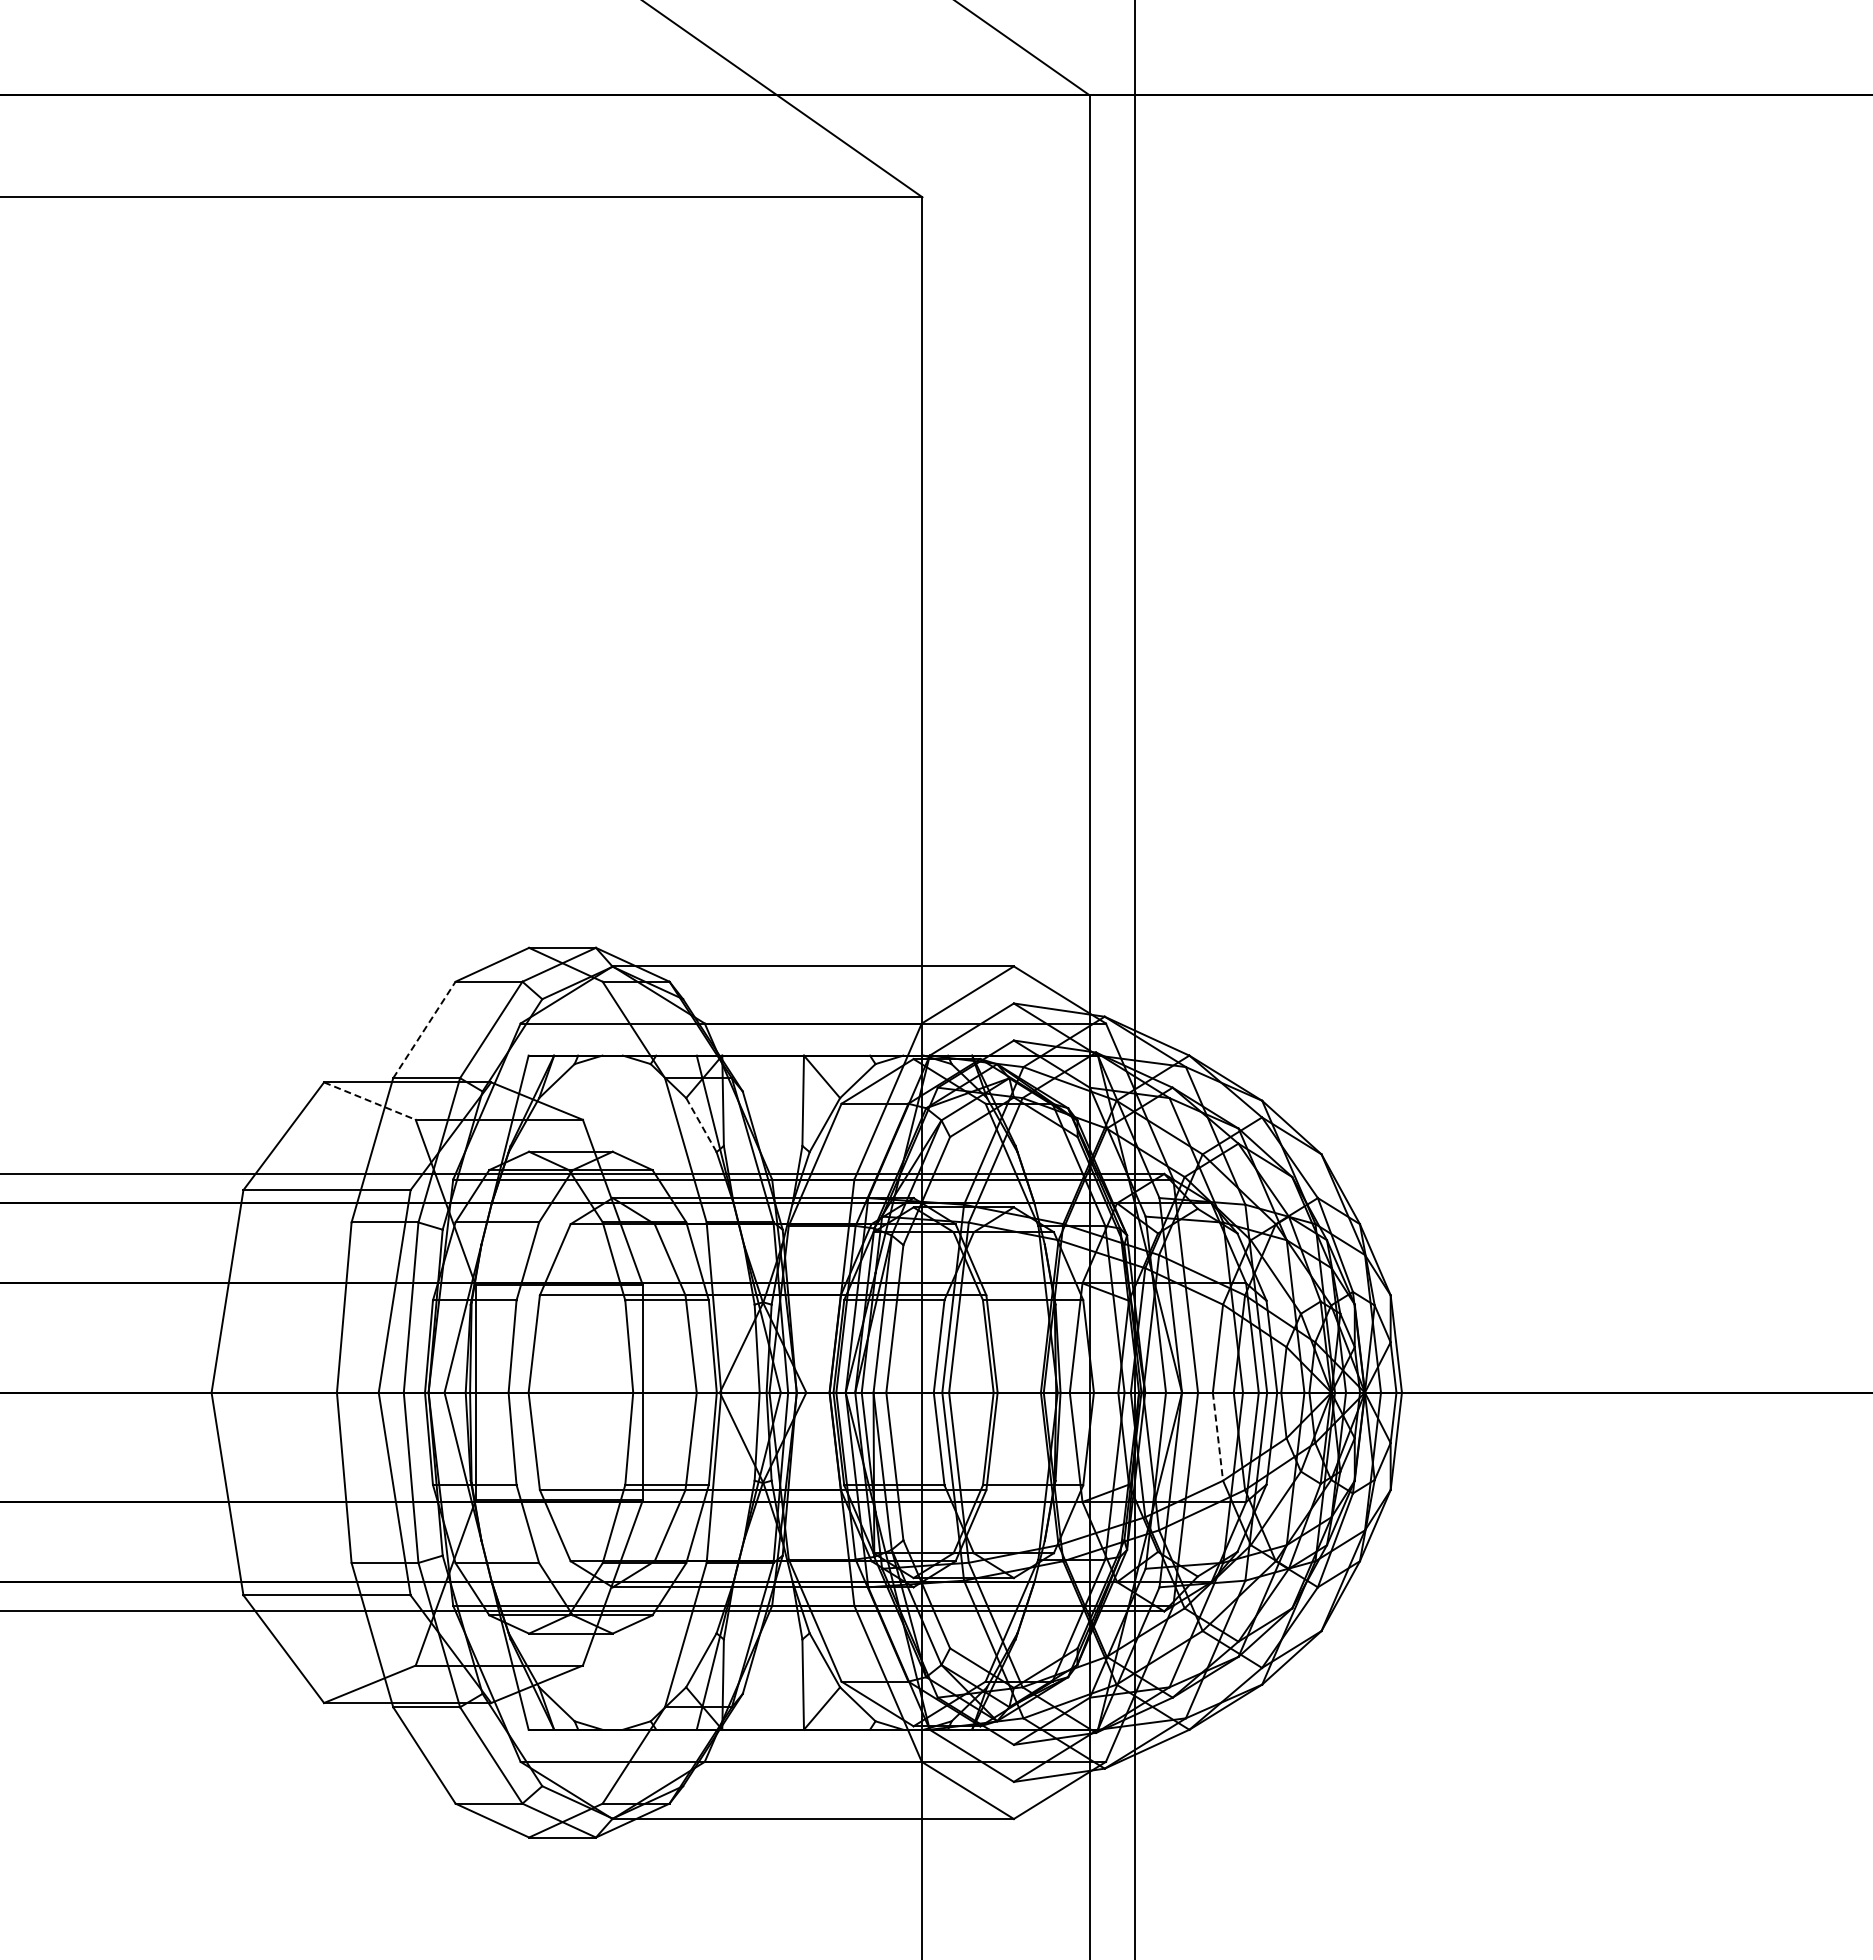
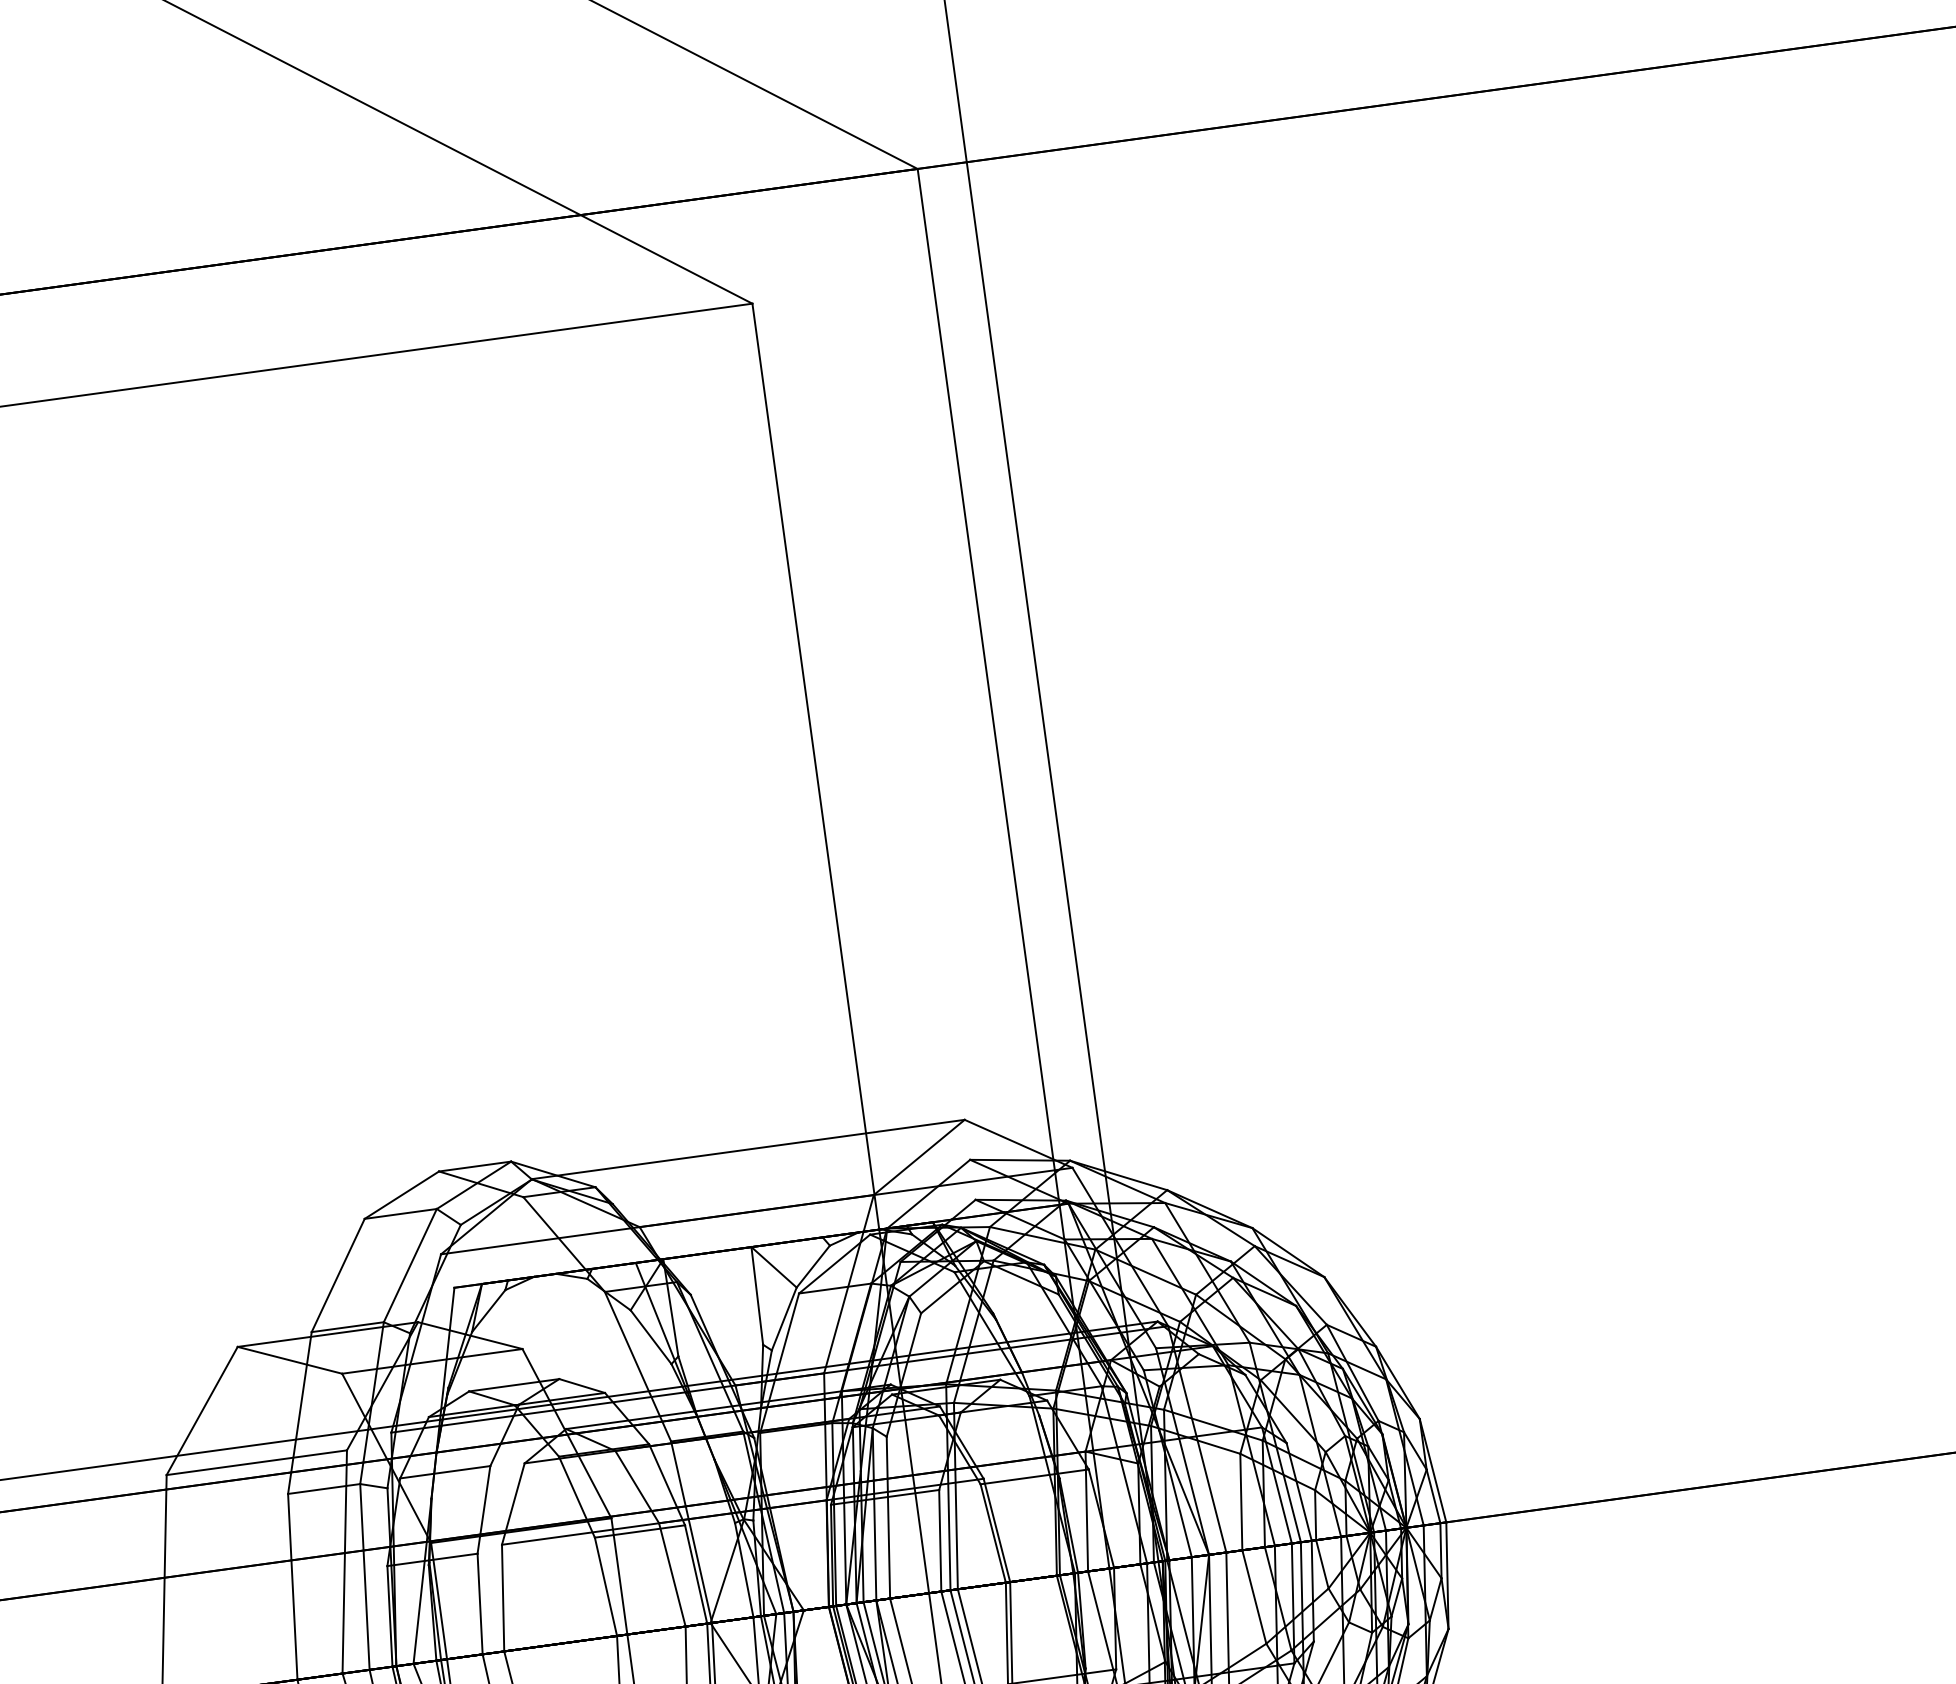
line: (424, 1029) -> (338, 1274), dashed -> solid
line: (369, 1101) -> (289, 1360), dashed -> solid
line: (701, 1125) -> (651, 1337), dashed -> solid
line: (1218, 1437) -> (1255, 1597), dashed -> solid

